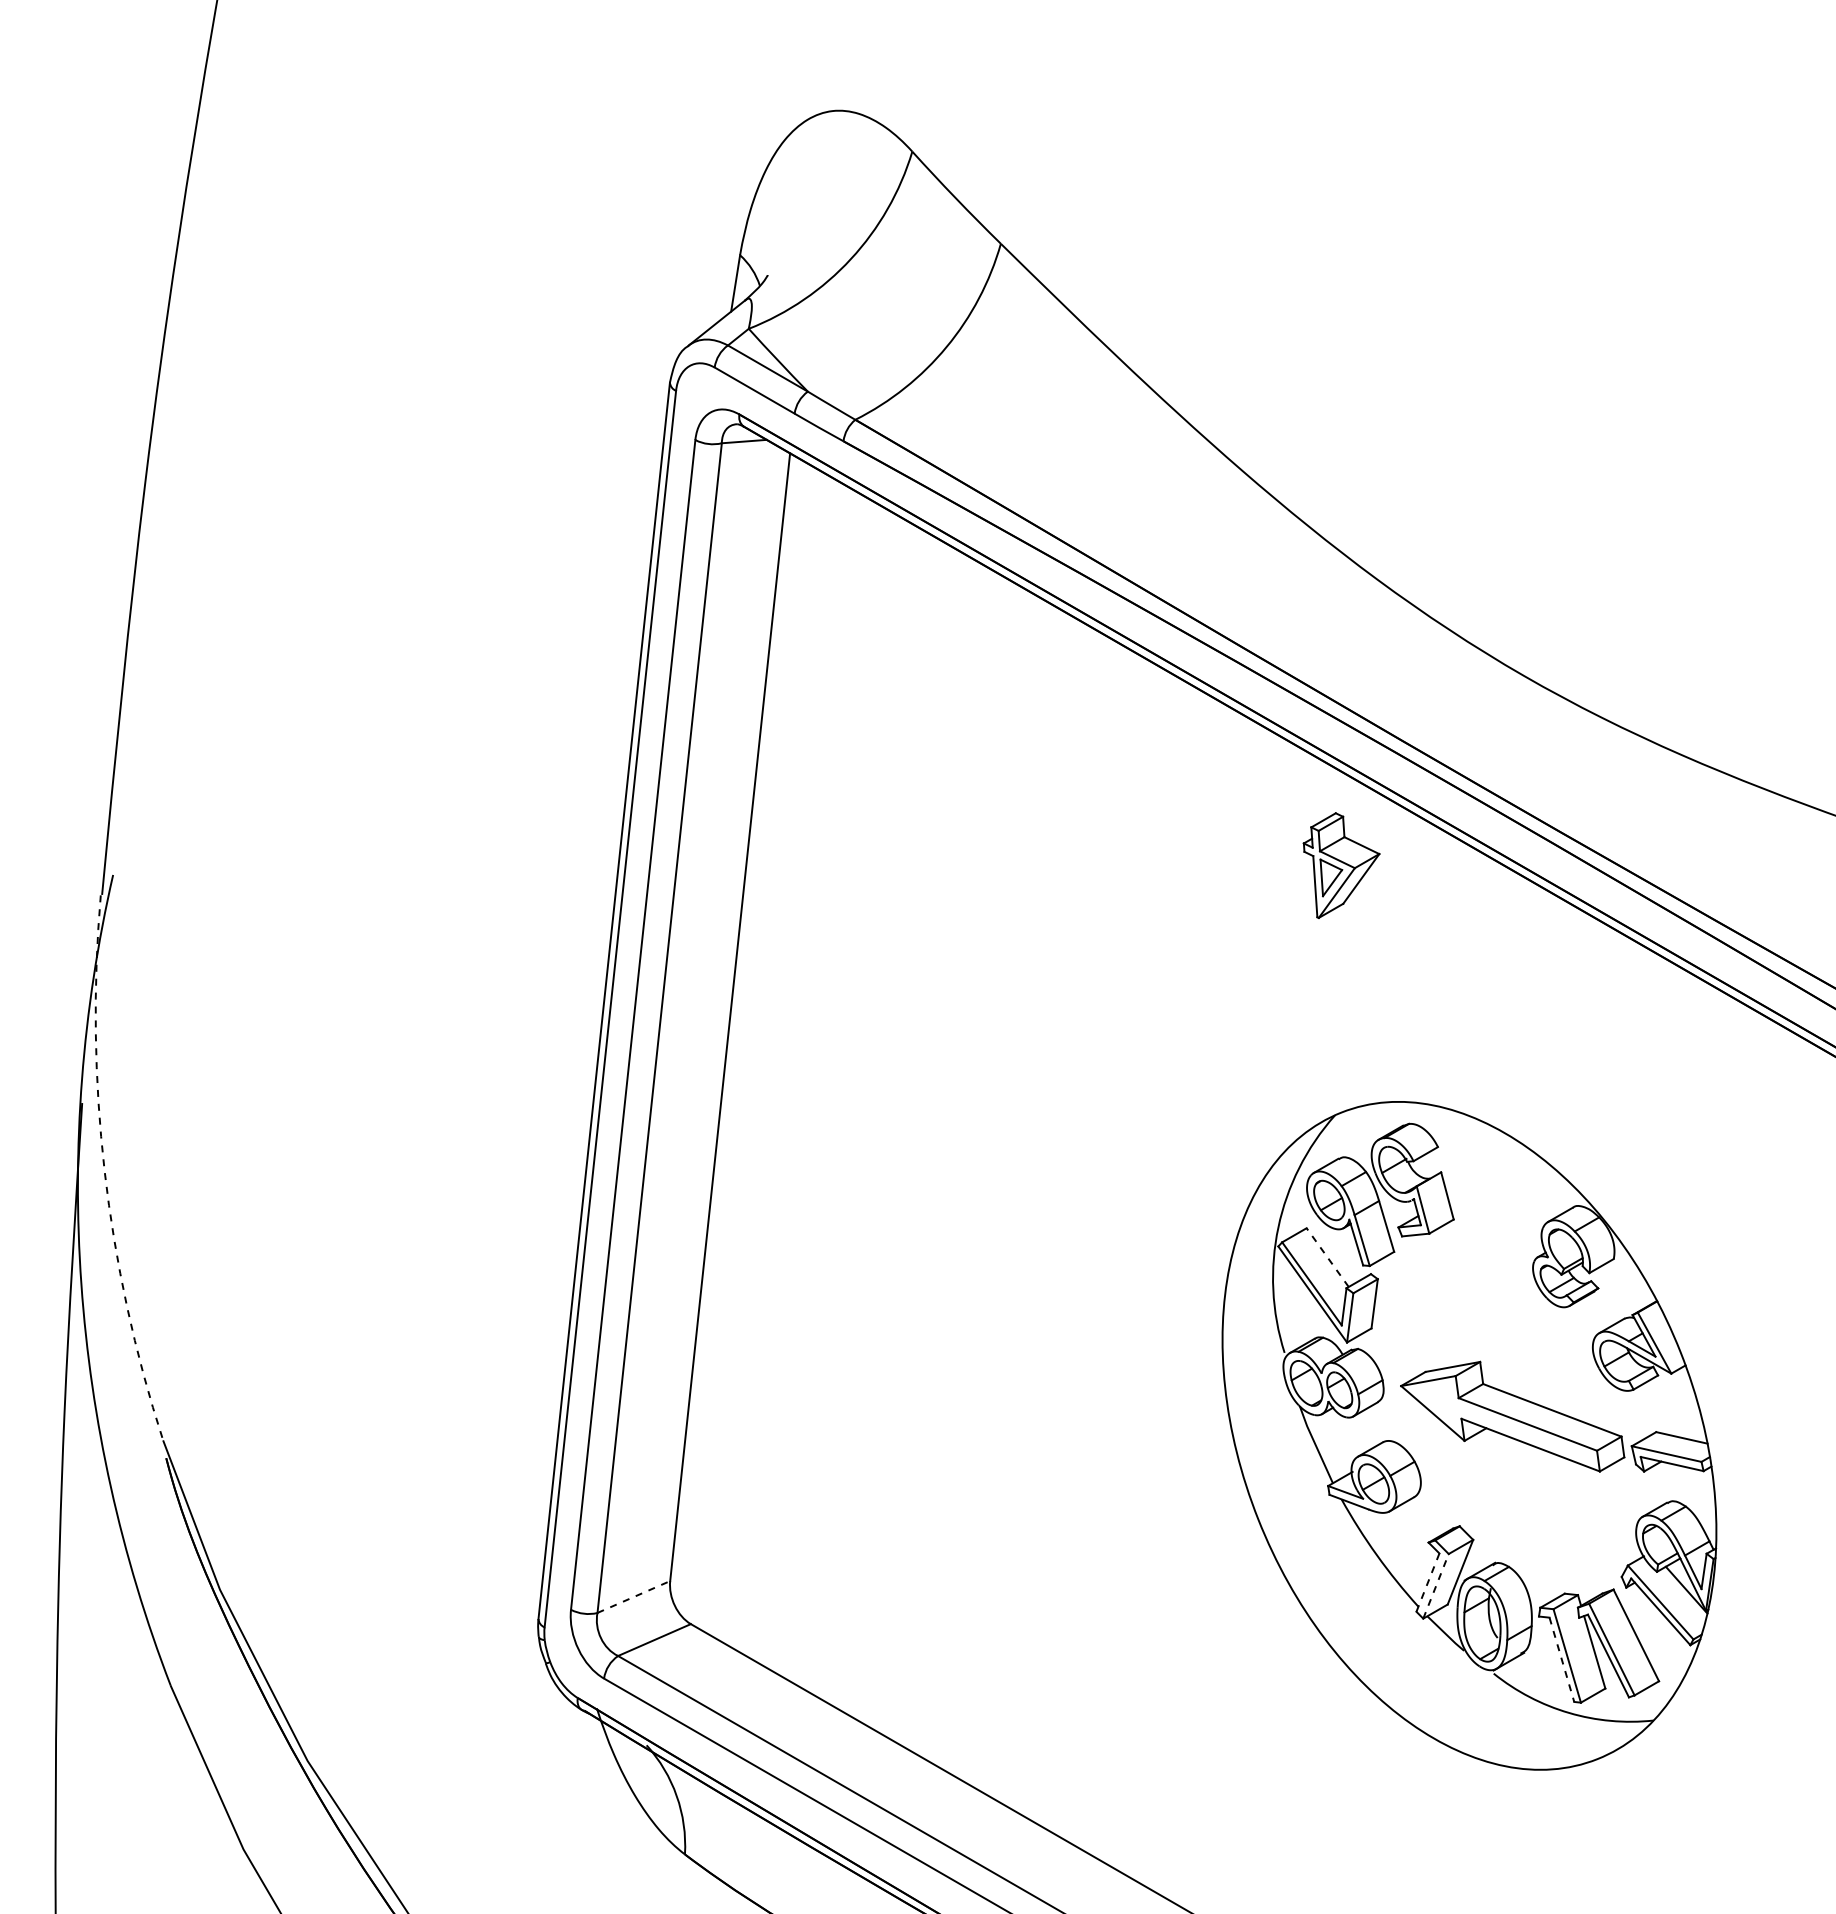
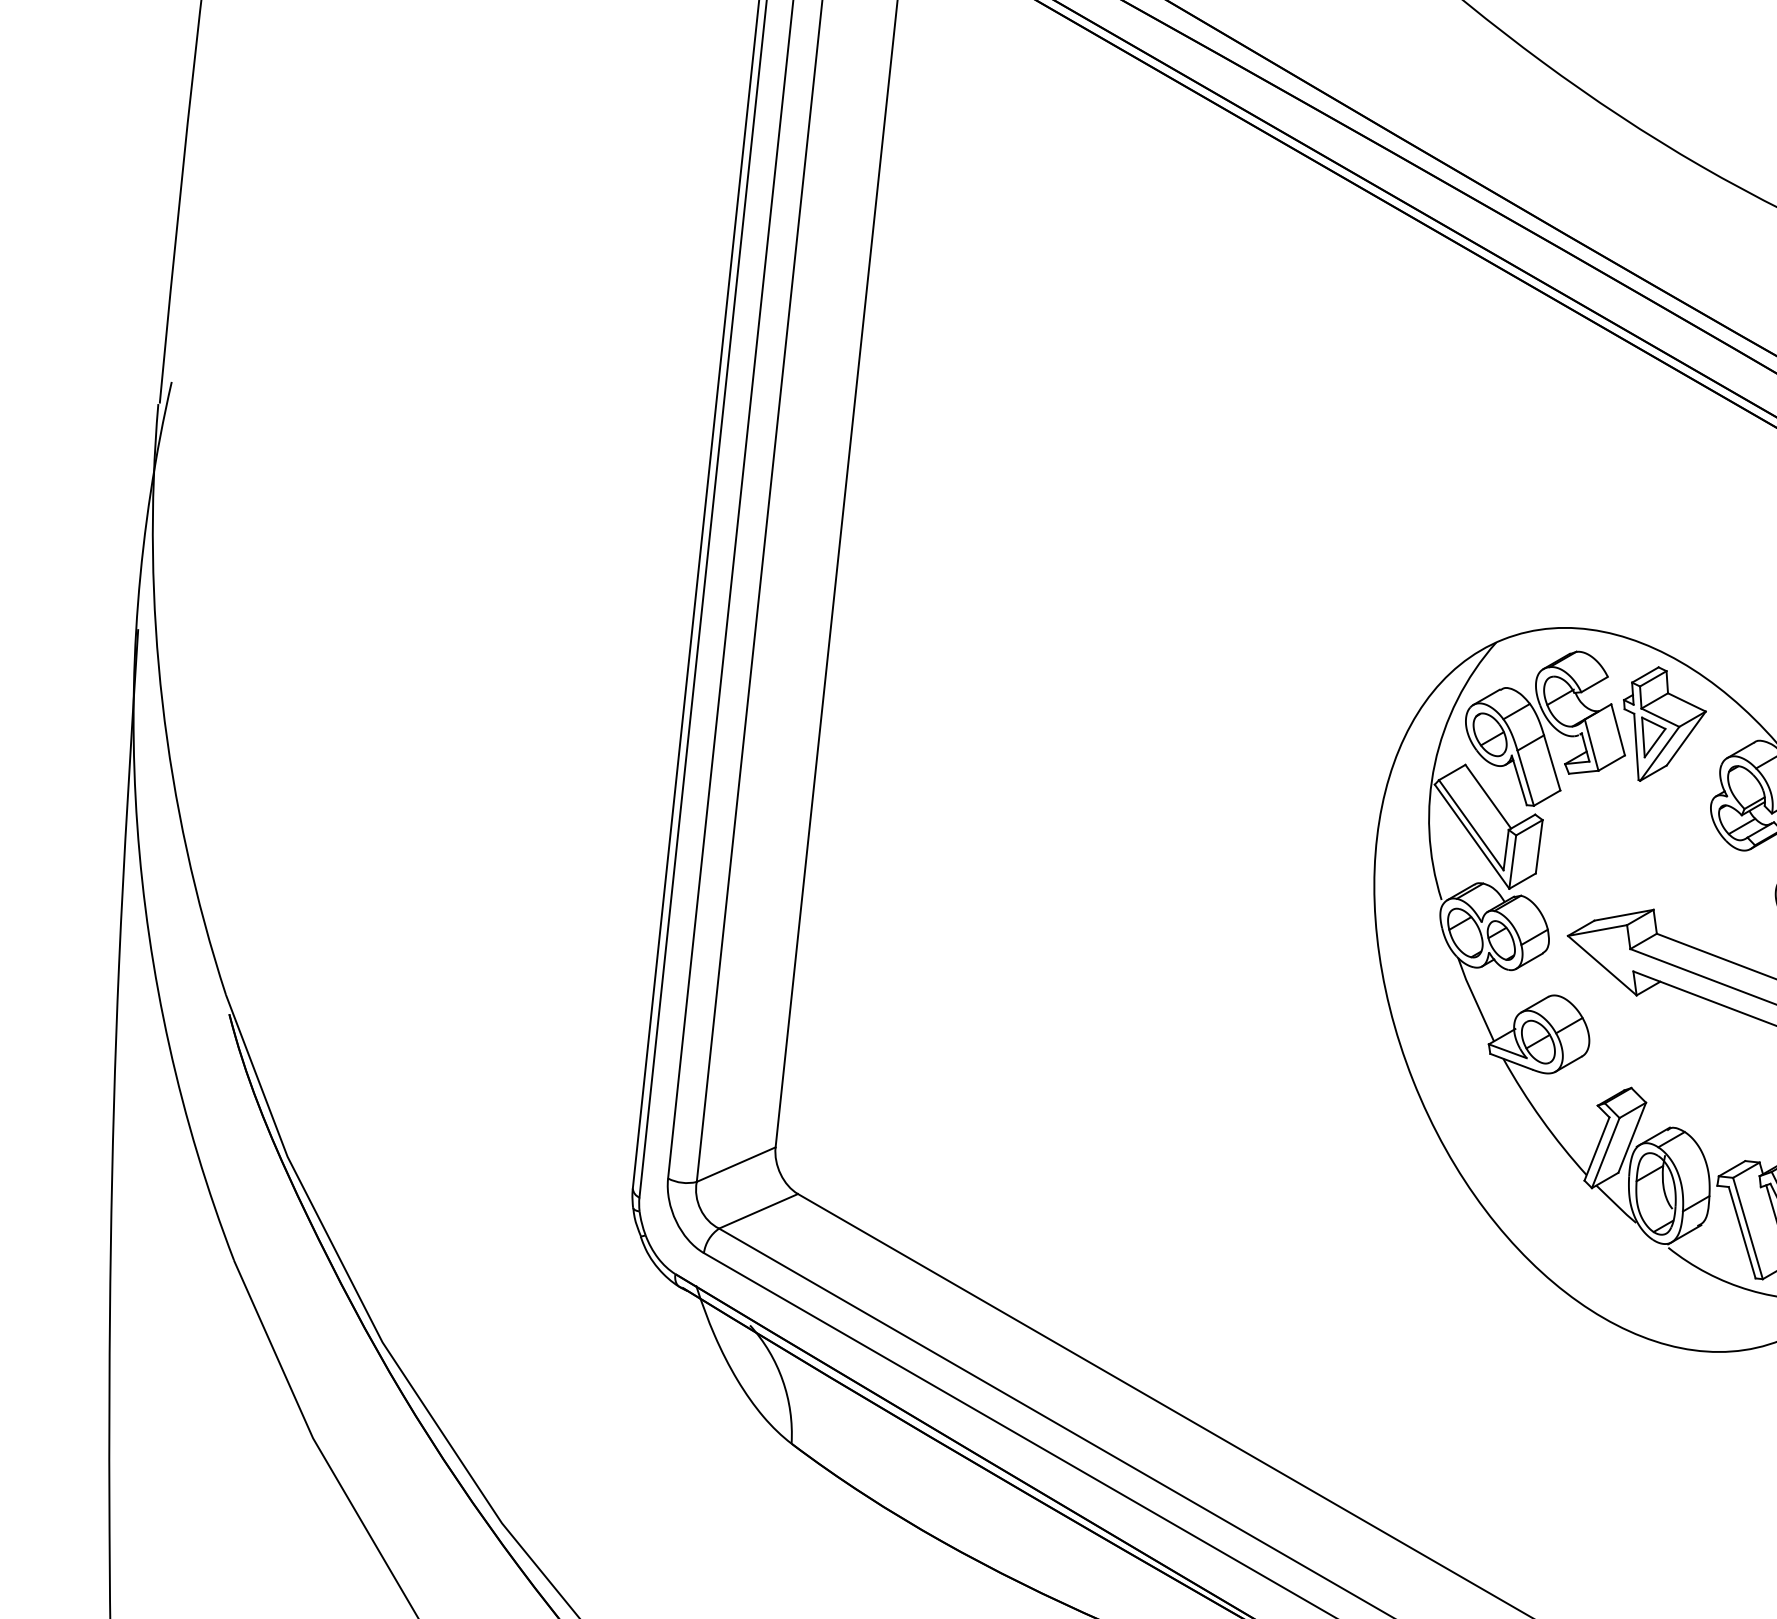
part: (1341, 865) -> (1664, 723), moved
arc: (104, 1171) -> (162, 703), dashed -> solid
line: (1327, 1257) -> (1488, 796), dashed -> solid
line: (1427, 1583) -> (1596, 1149), dashed -> solid
line: (1436, 1586) -> (1606, 1153), dashed -> solid
line: (633, 1597) -> (735, 1165), dashed -> solid
line: (1561, 1659) -> (1741, 1232), dashed -> solid

